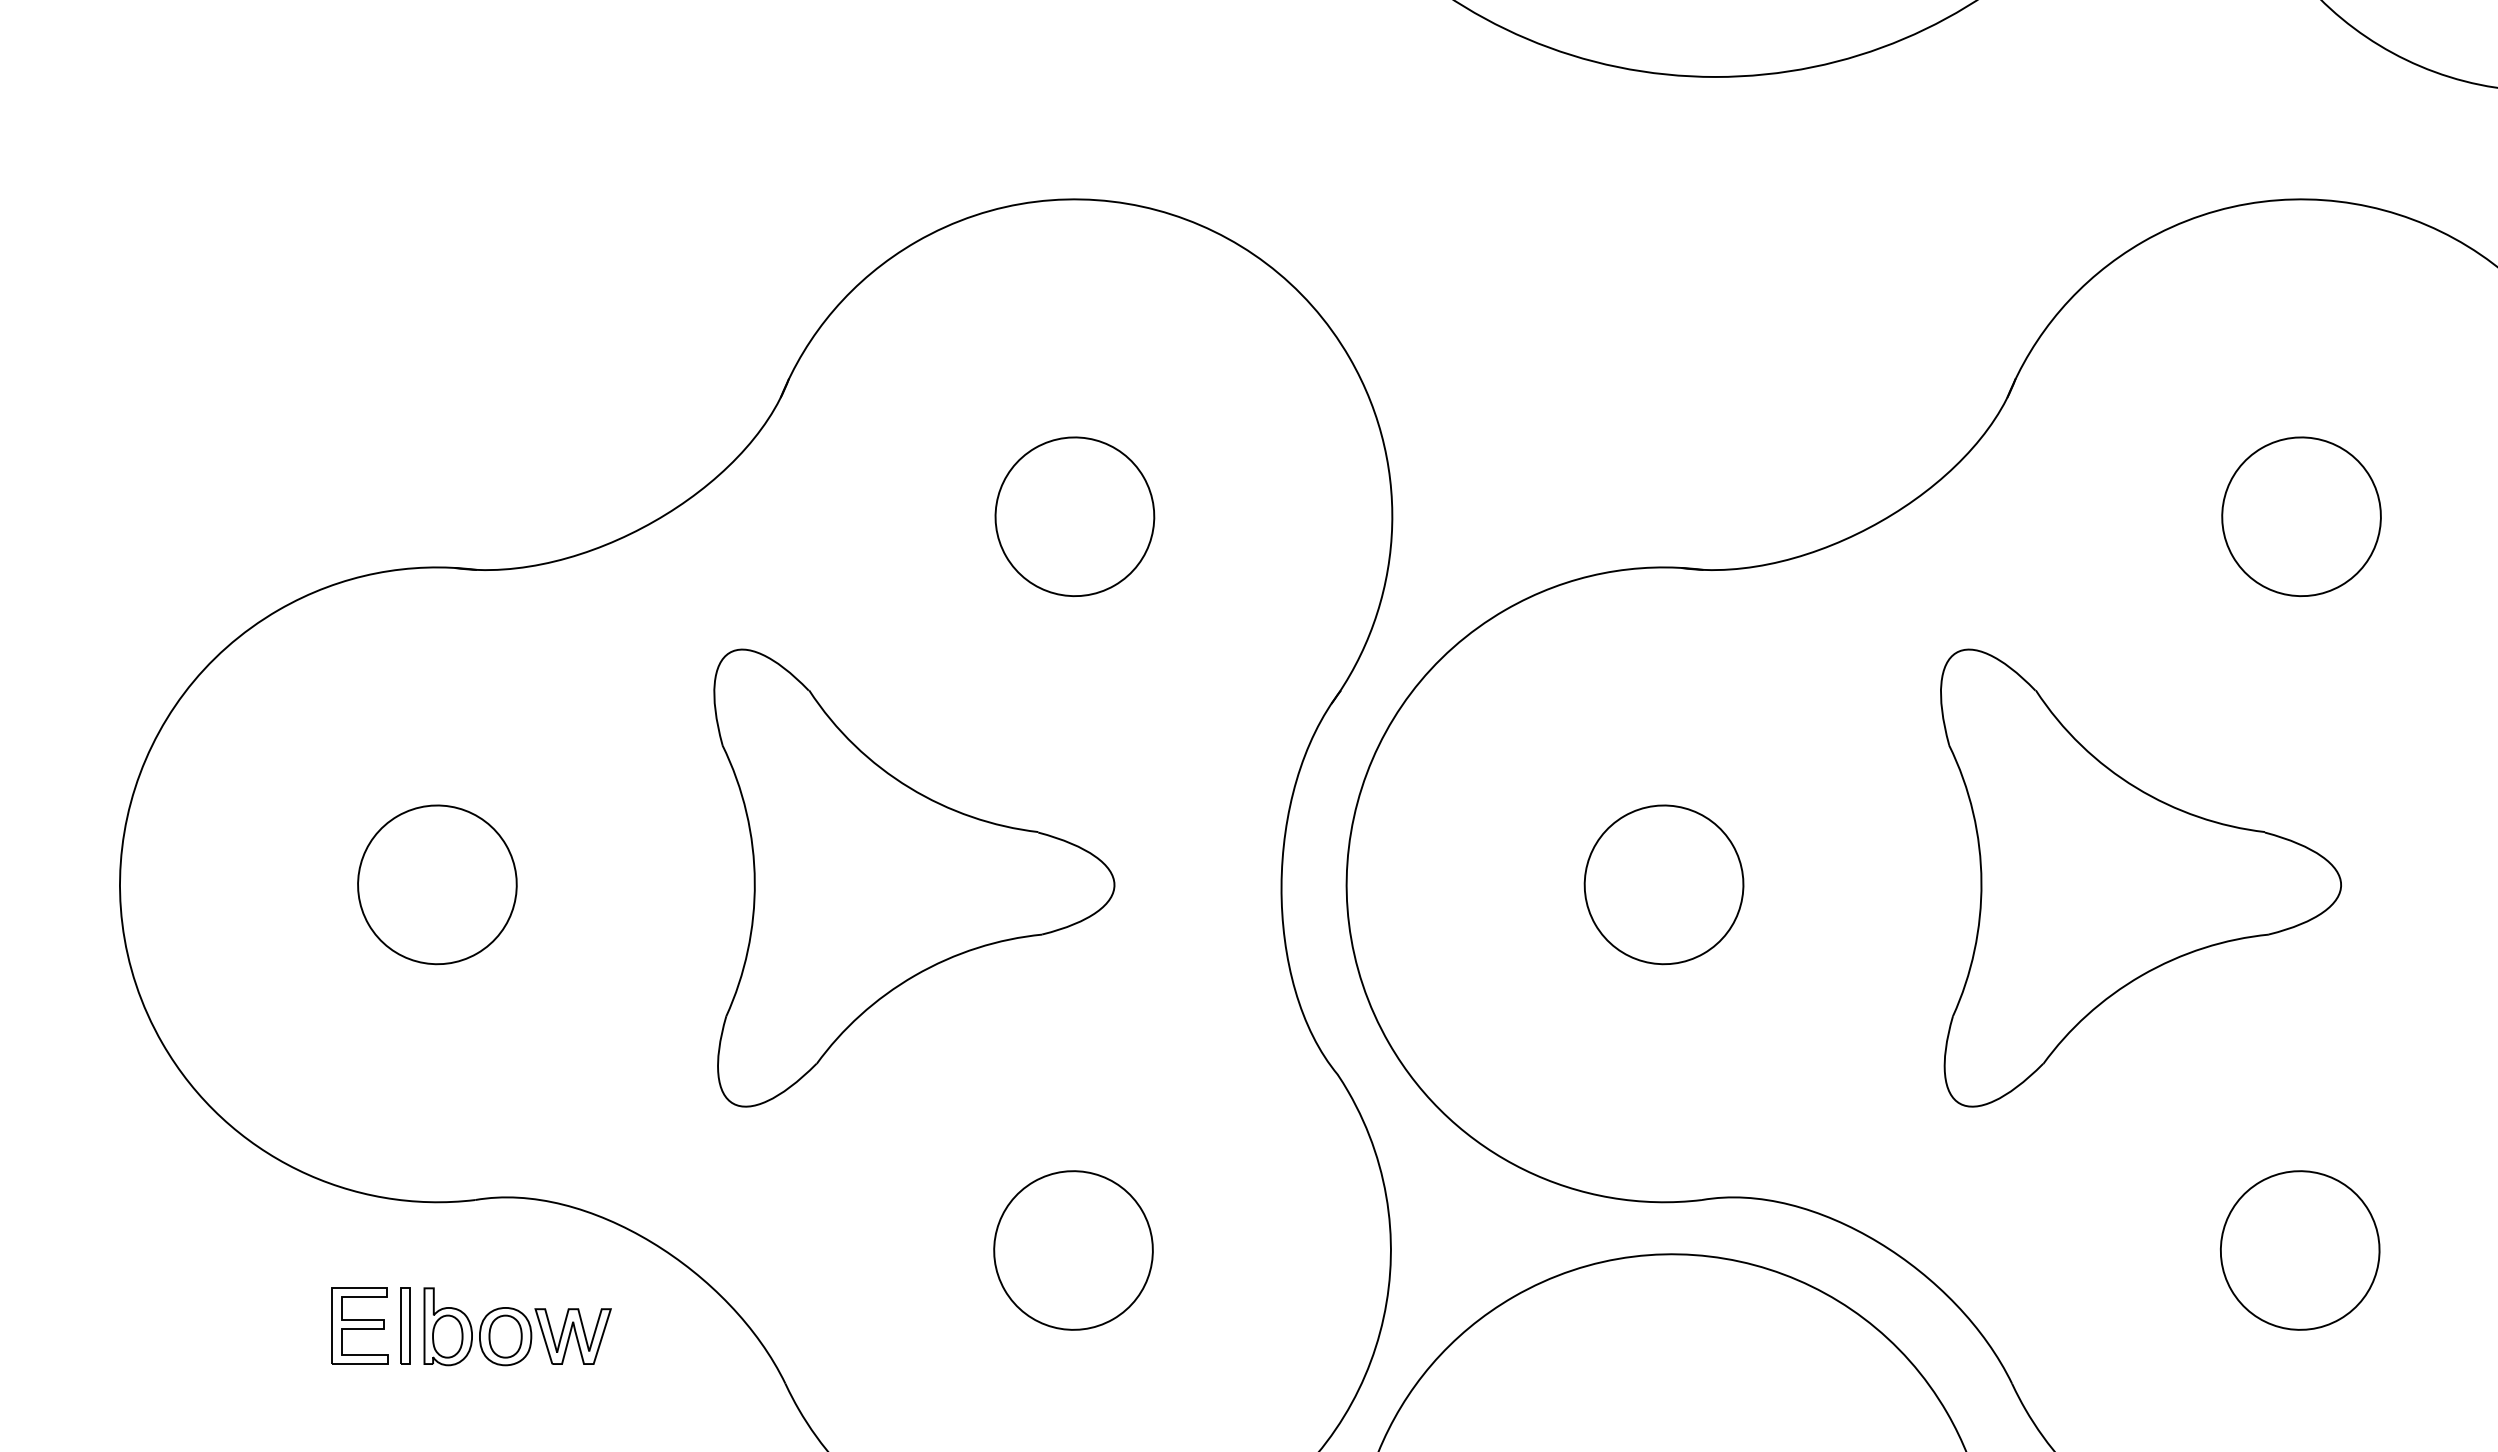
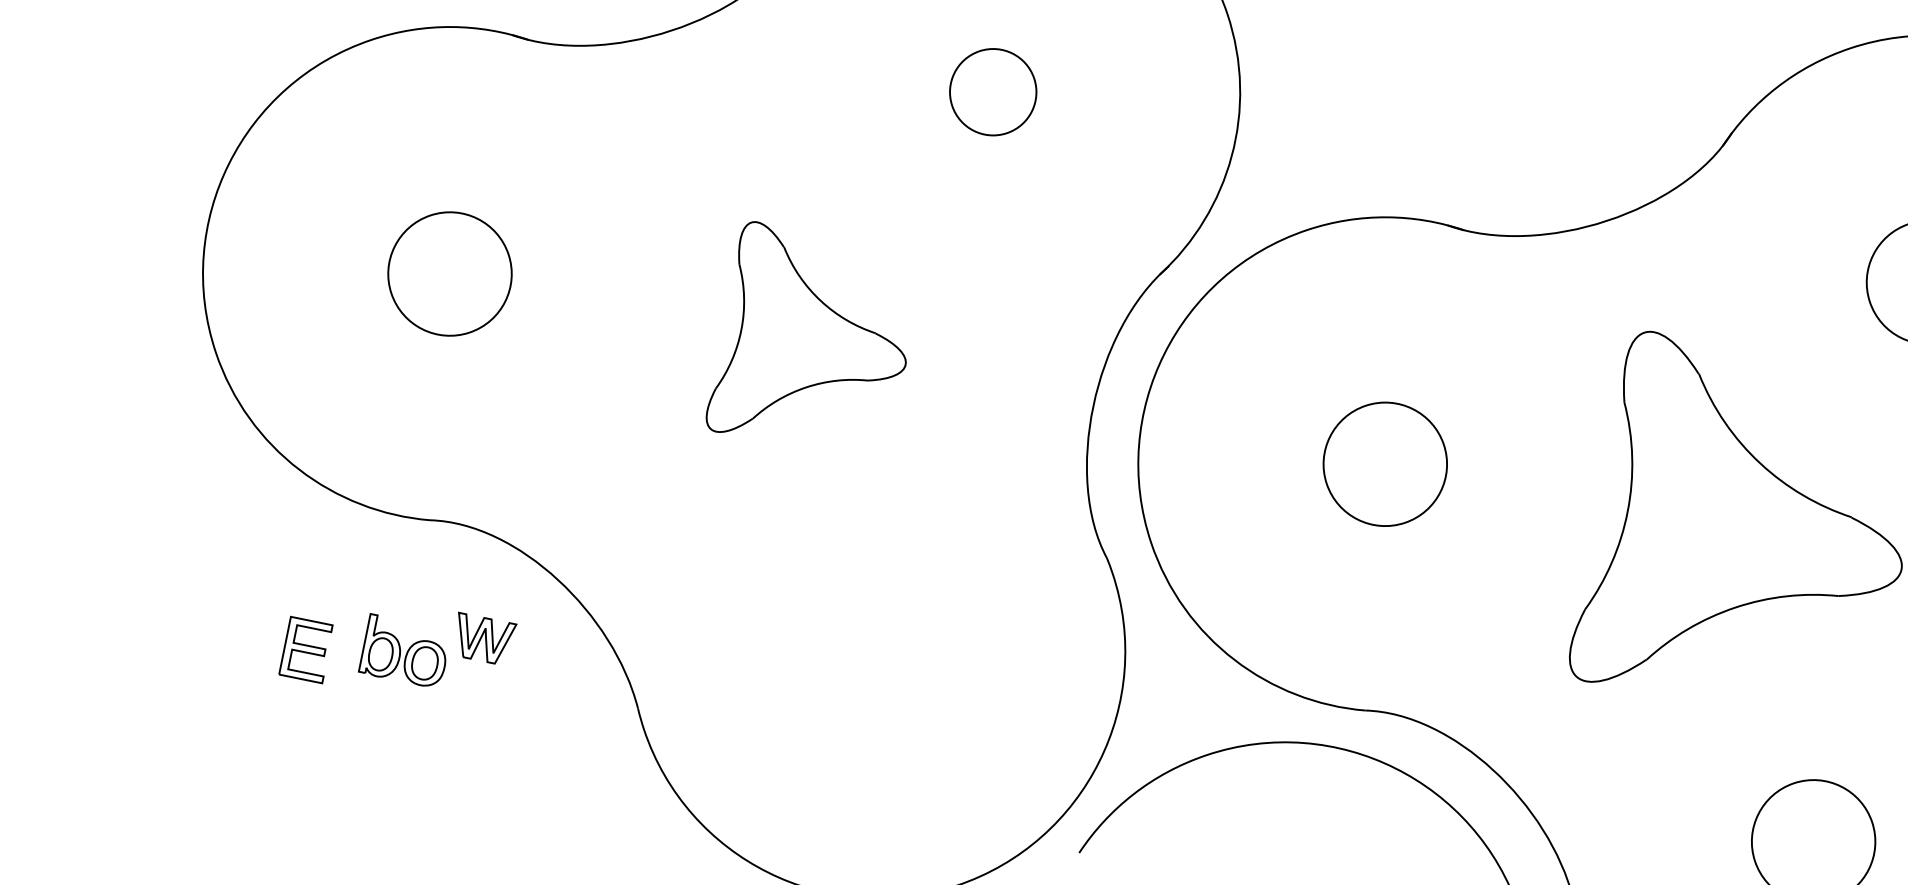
part: (1074, 516) -> (992, 92), size x0.7
part: (914, 877) -> (814, 342), size x0.6
part: (1073, 1250) -> (878, 651), removed
part: (359, 1325) -> (306, 649), moved
part: (405, 1325) -> (357, 605), removed
part: (477, 1326) -> (405, 651), moved

